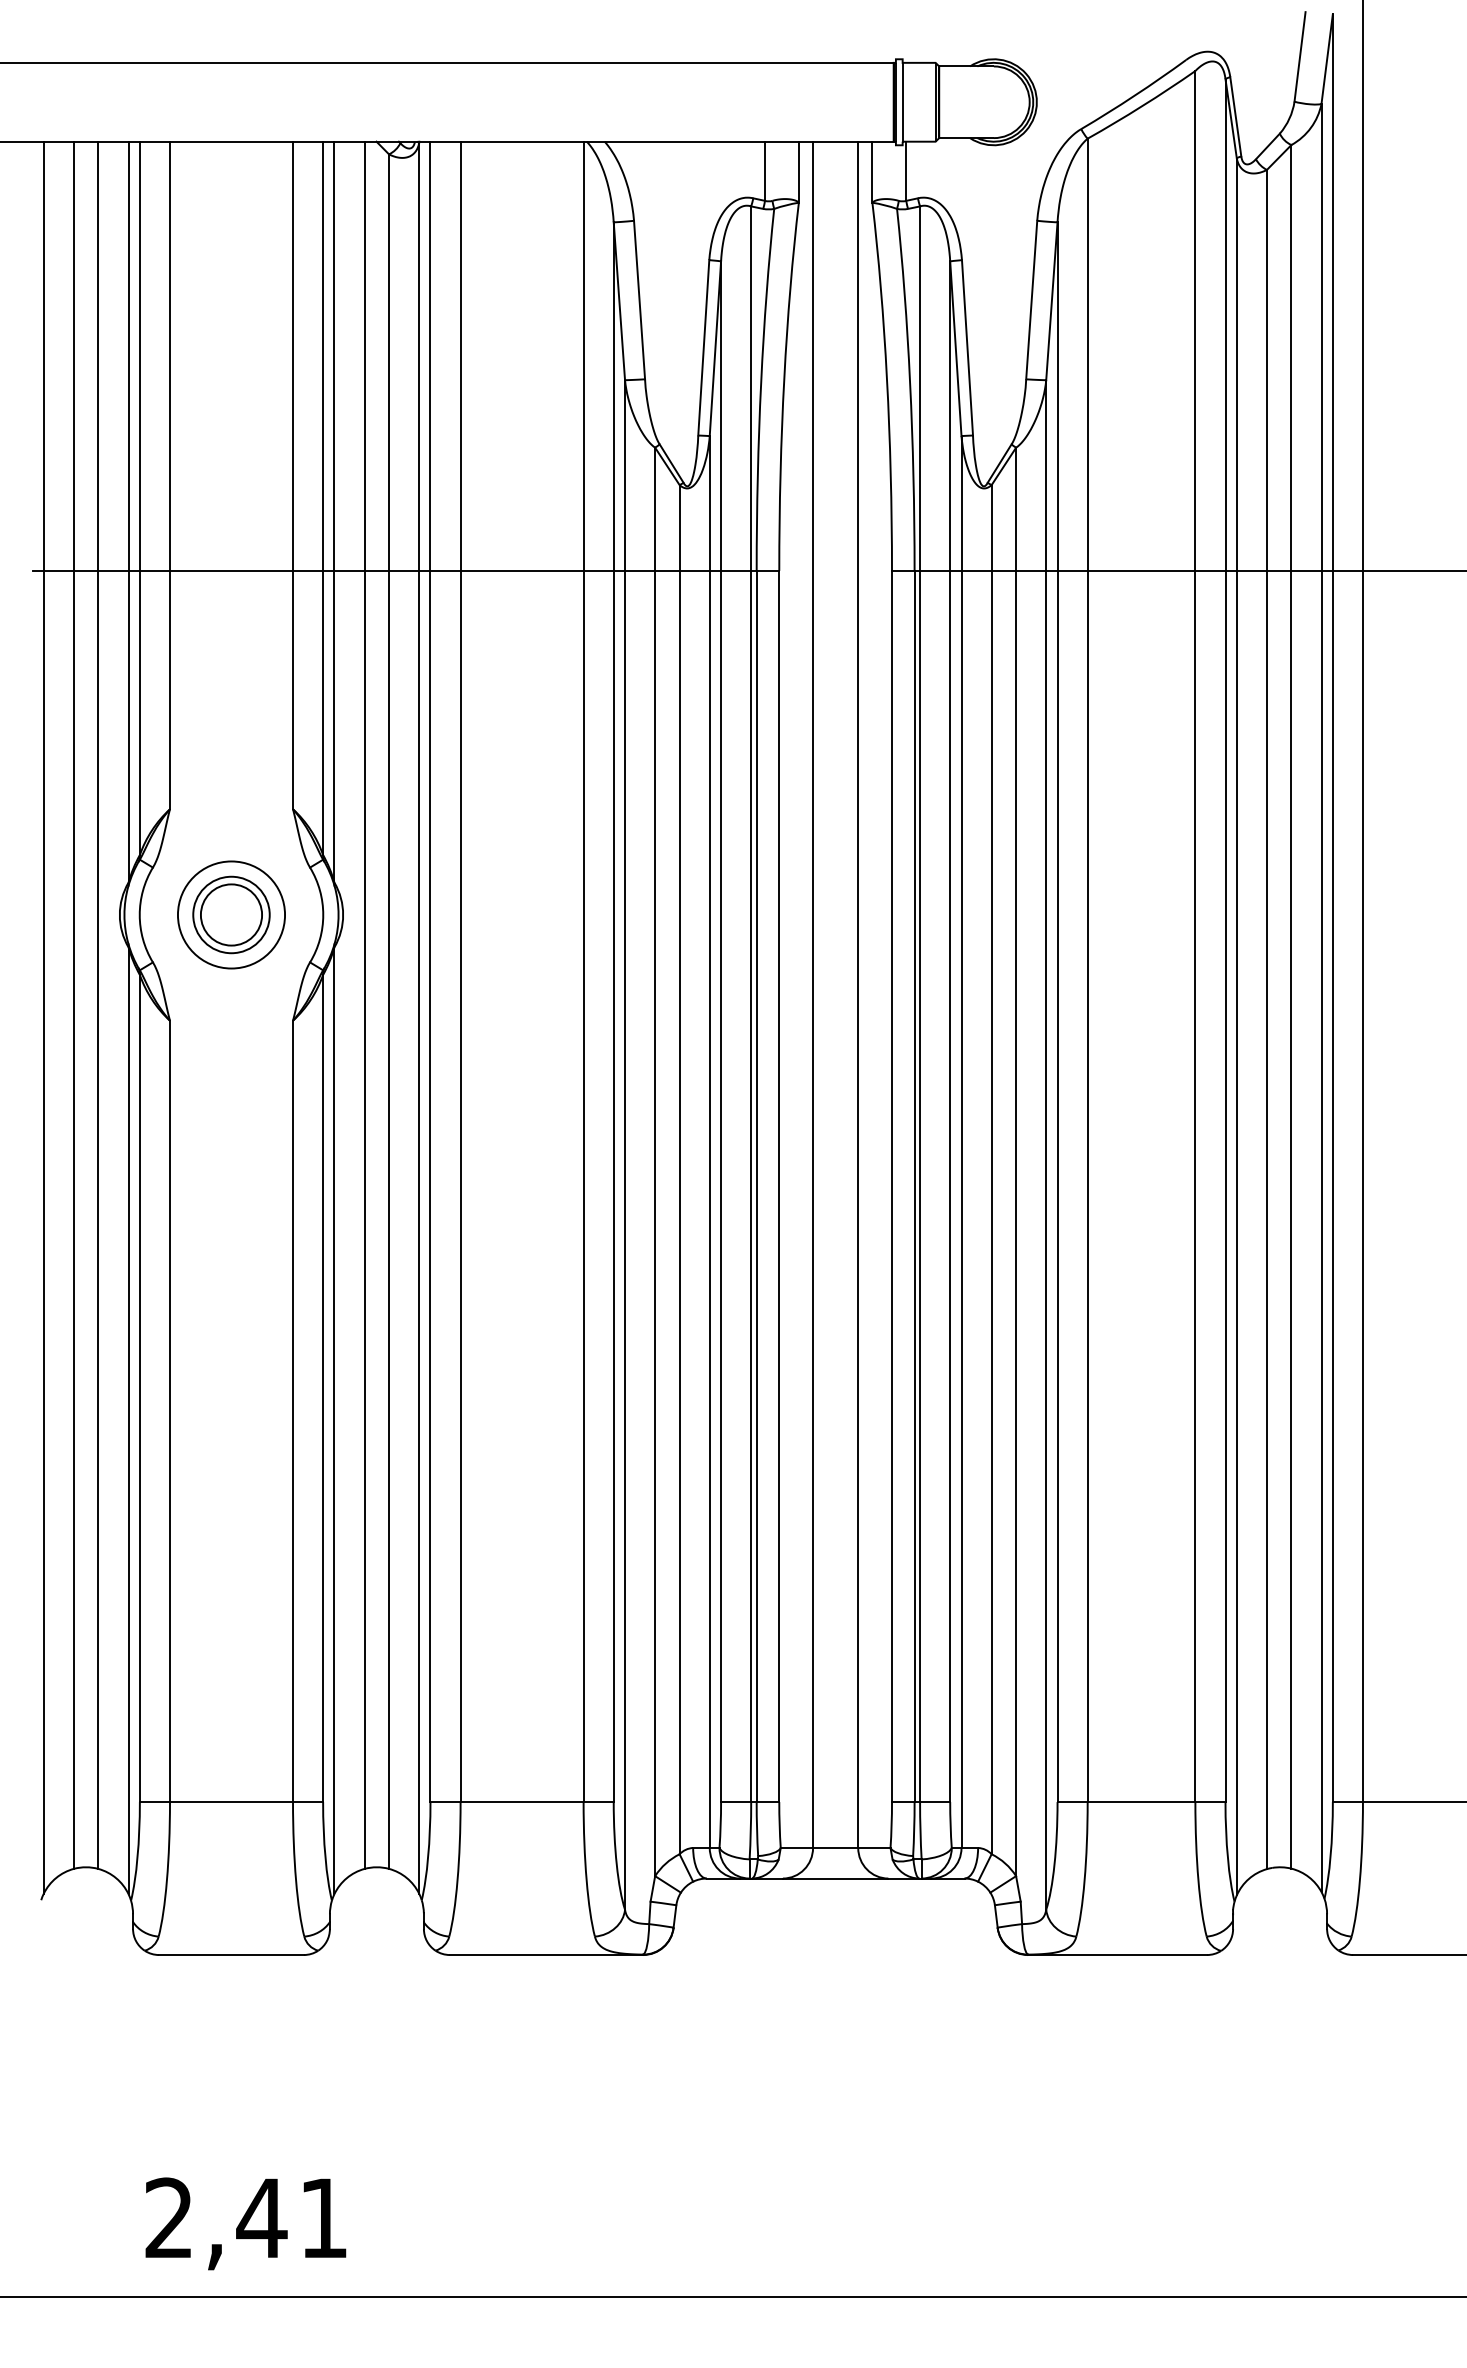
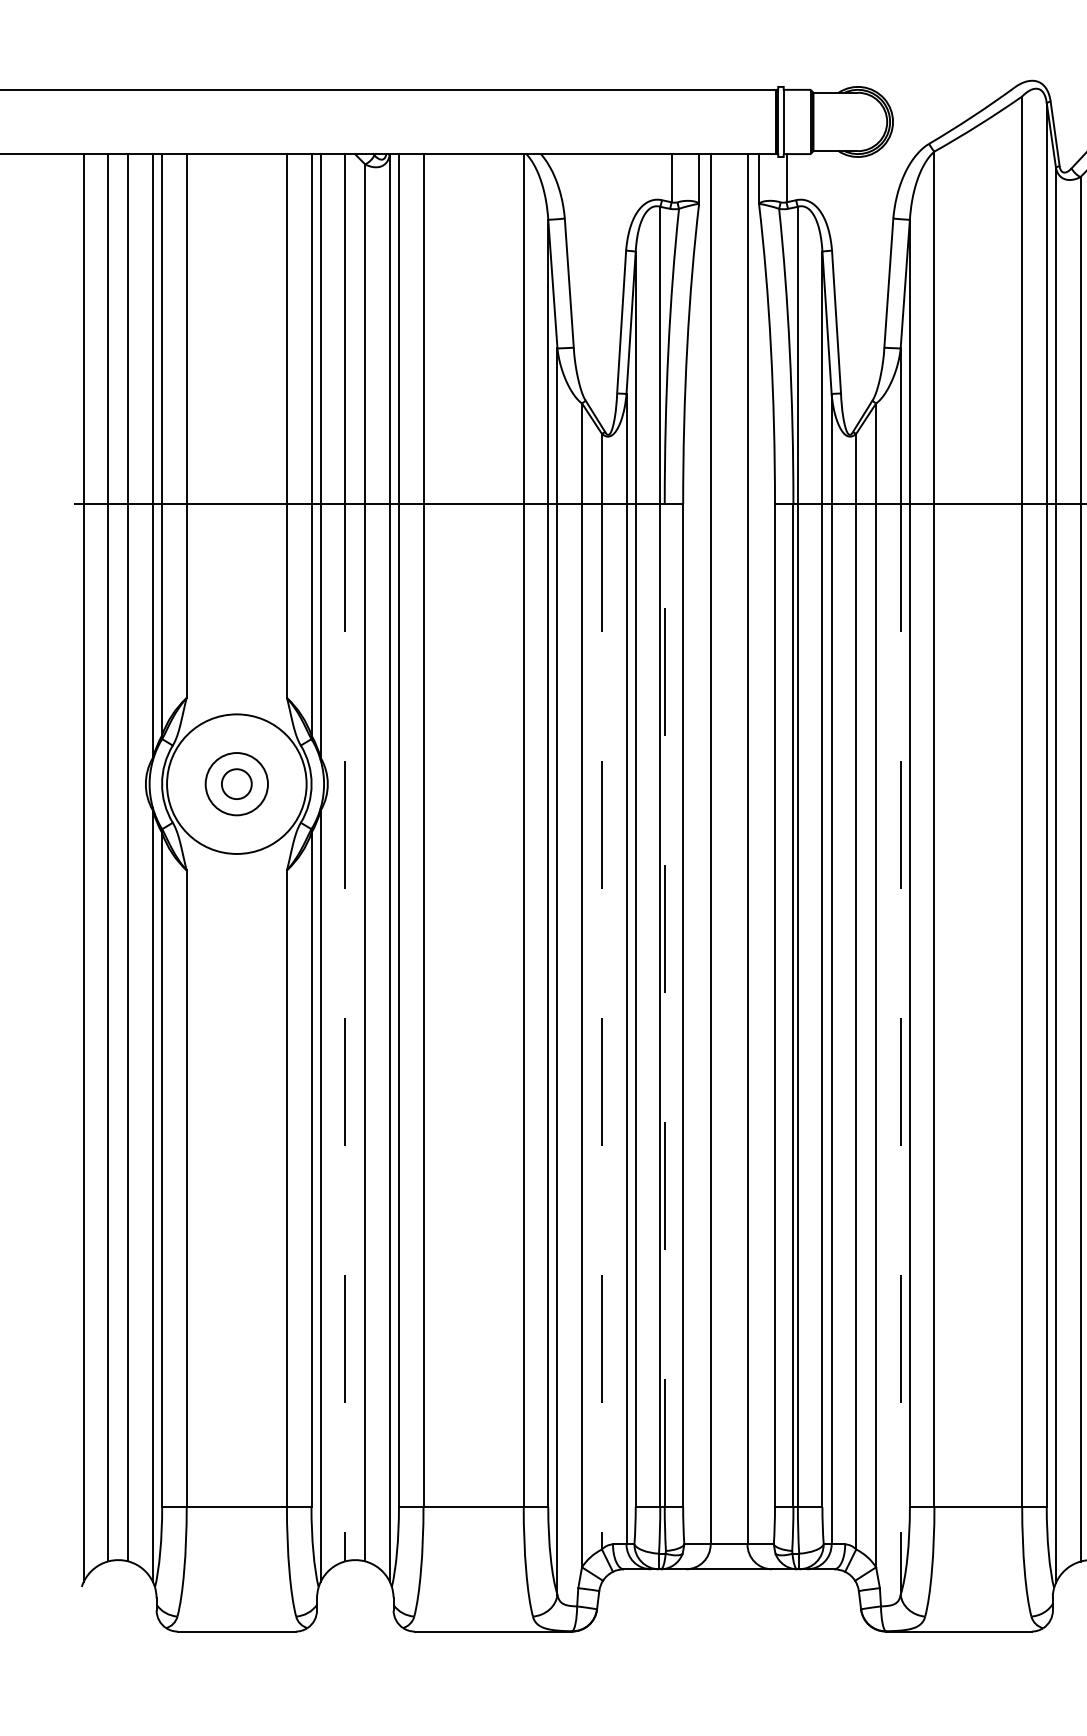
circle: (231, 914) -> (236, 783), size x0.6
circle: (231, 914) -> (236, 783), size x1.6
line: (756, 1186) -> (664, 1005), solid -> dashed
line: (679, 1212) -> (601, 1026), solid -> dashed
line: (364, 1220) -> (345, 1033), solid -> dashed
line: (1046, 1240) -> (900, 1049), solid -> dashed

